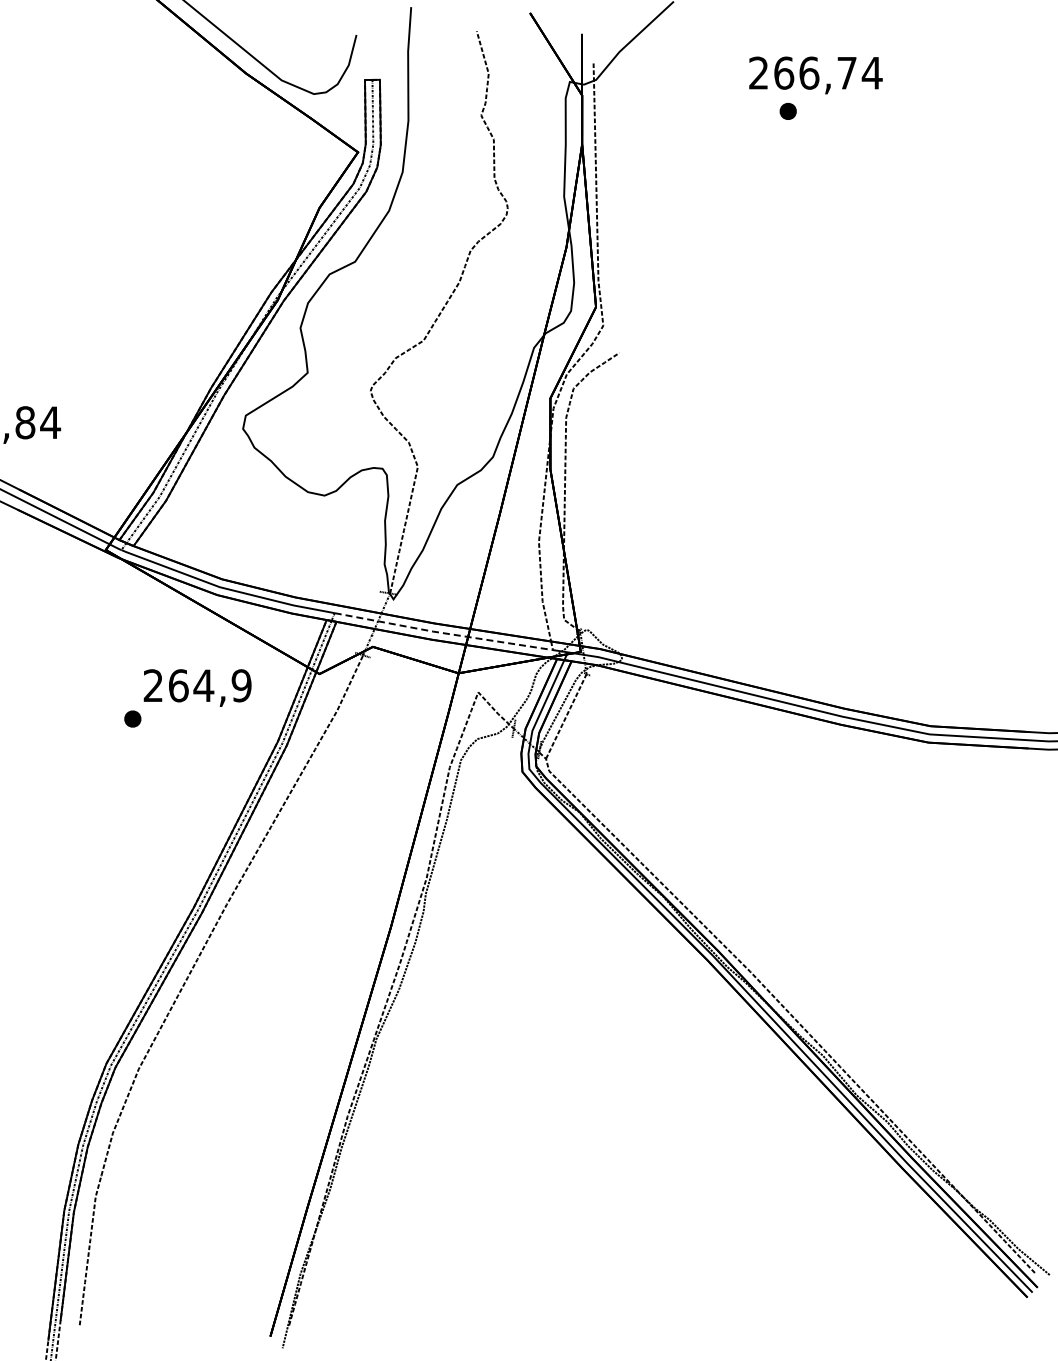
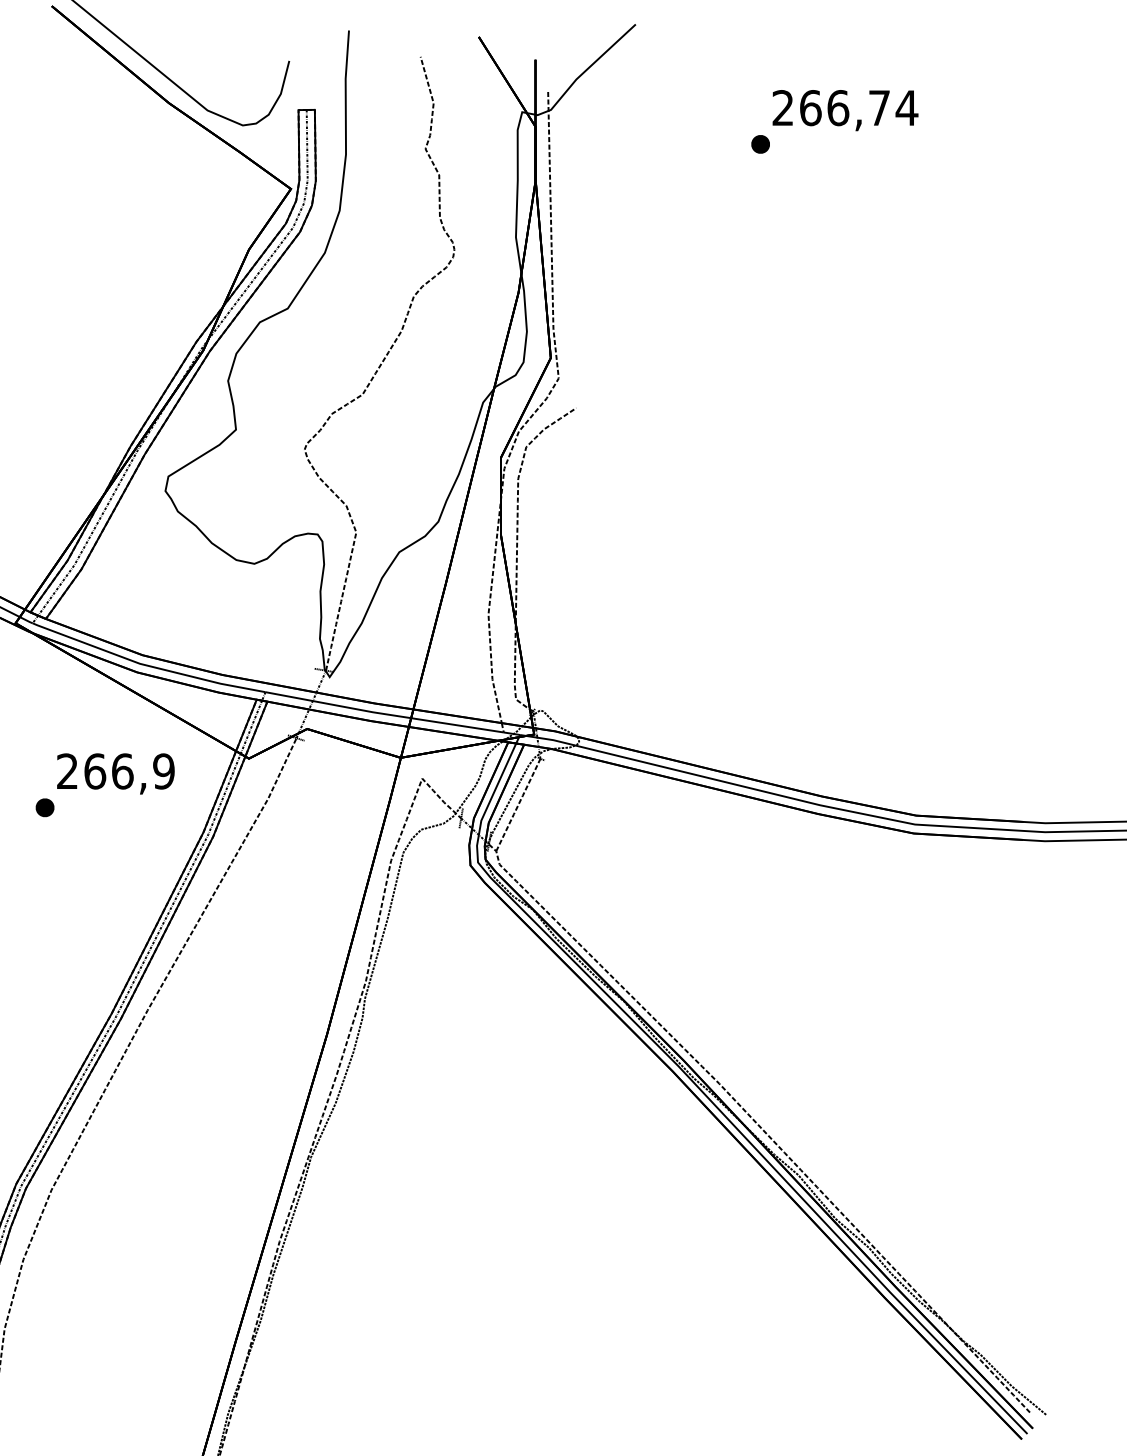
text: (815, 75) -> (845, 110), moved
line: (442, 633) -> (383, 714), dashed -> solid
text: (203, 685) -> (122, 771), 264,9 -> 266,9

